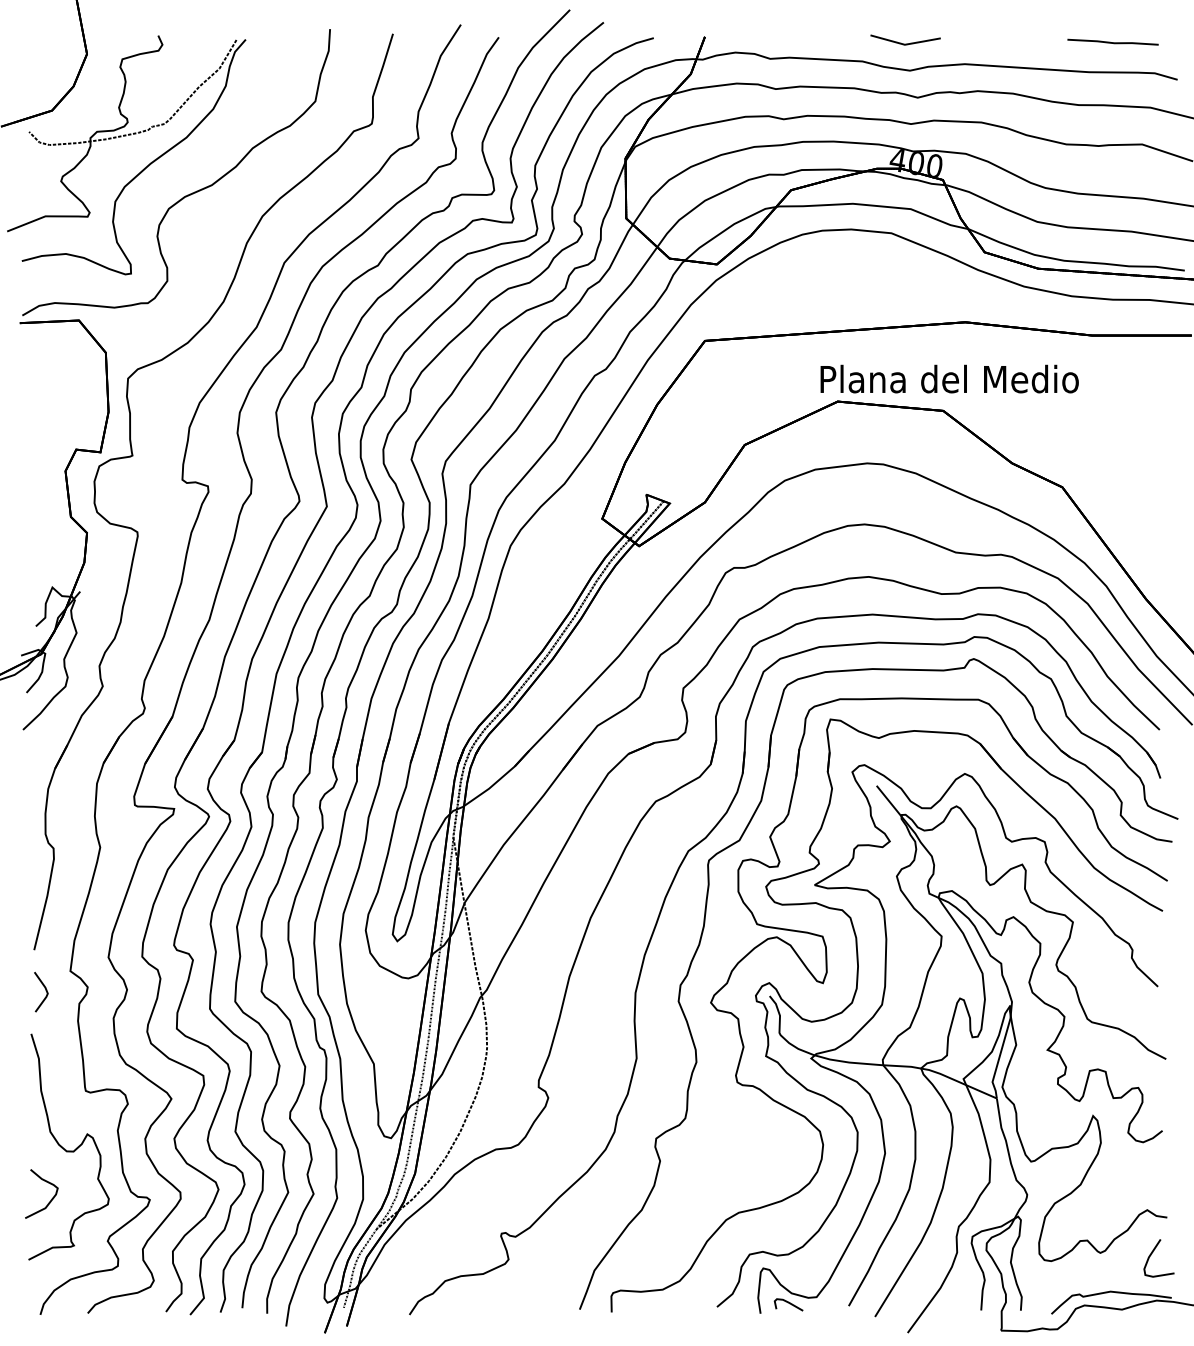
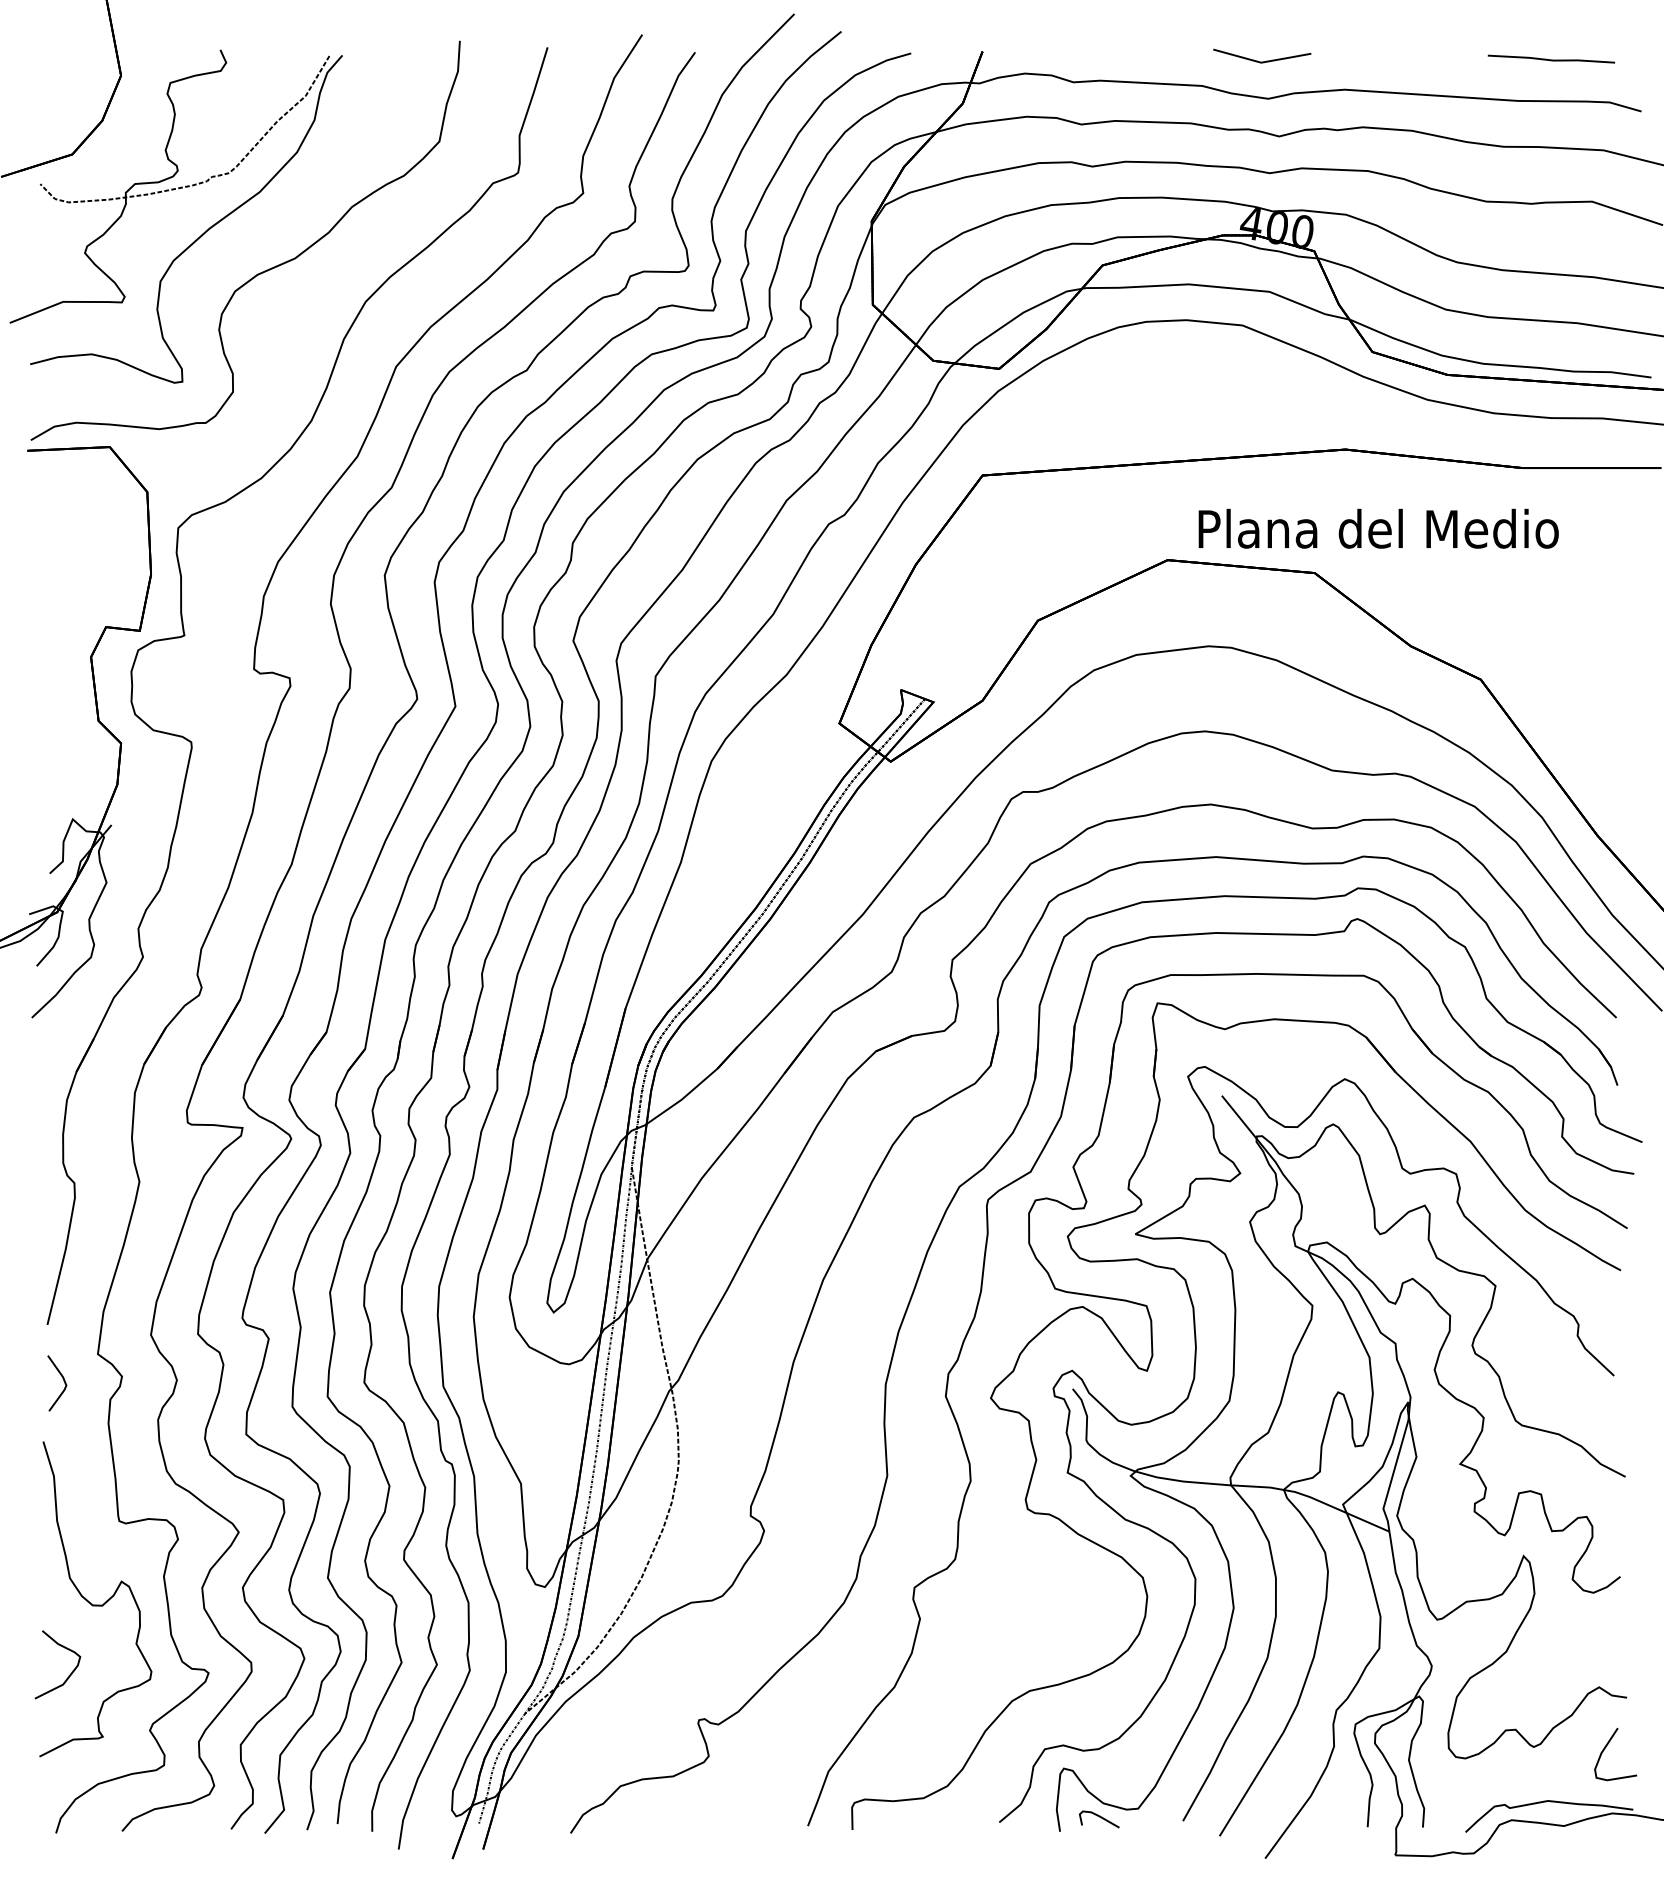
text: (949, 378) -> (1378, 528), moved

